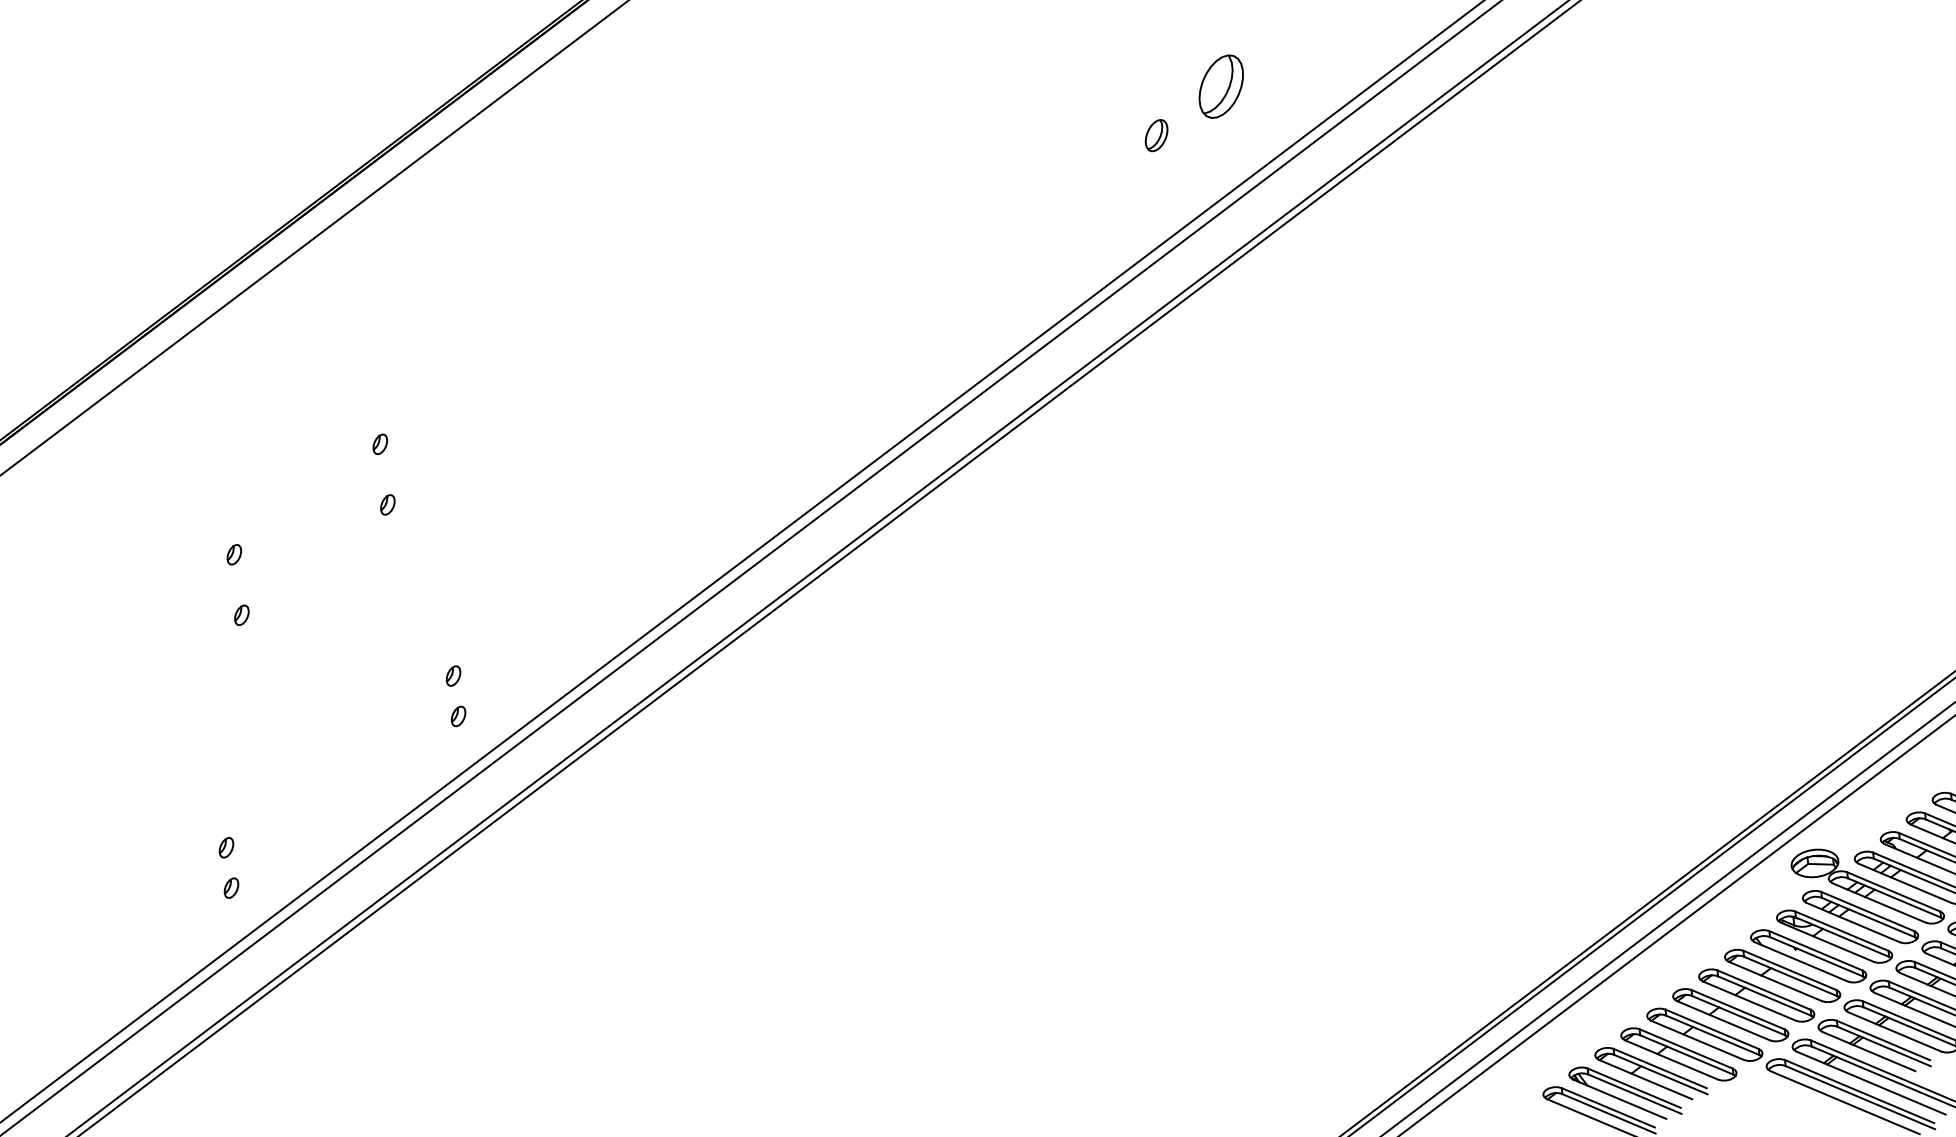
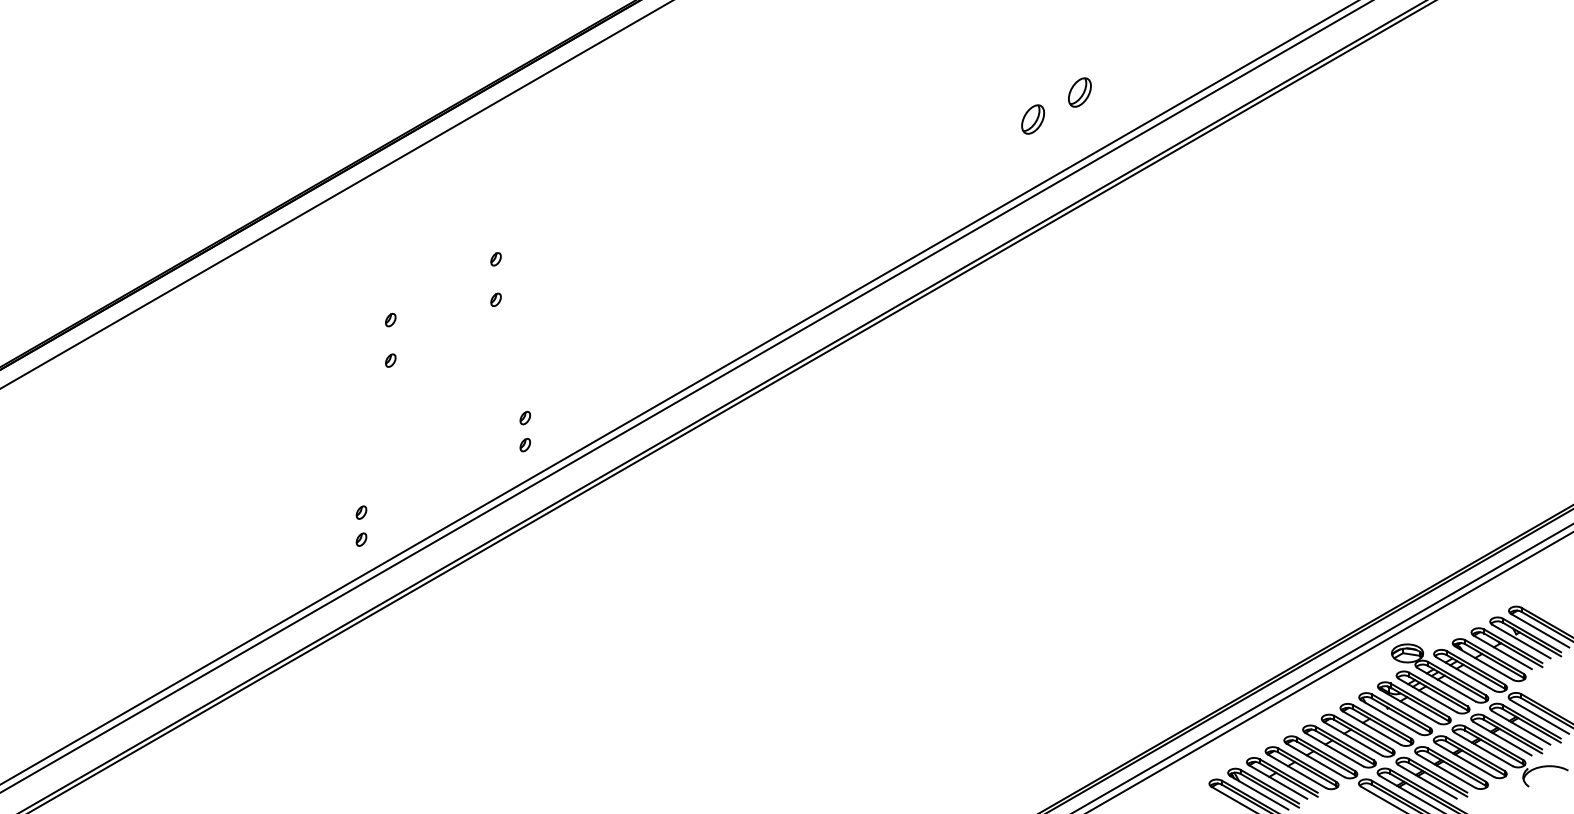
part: (1220, 86) -> (1079, 92), size x0.71
part: (1157, 135) -> (1033, 119), size x1.43

